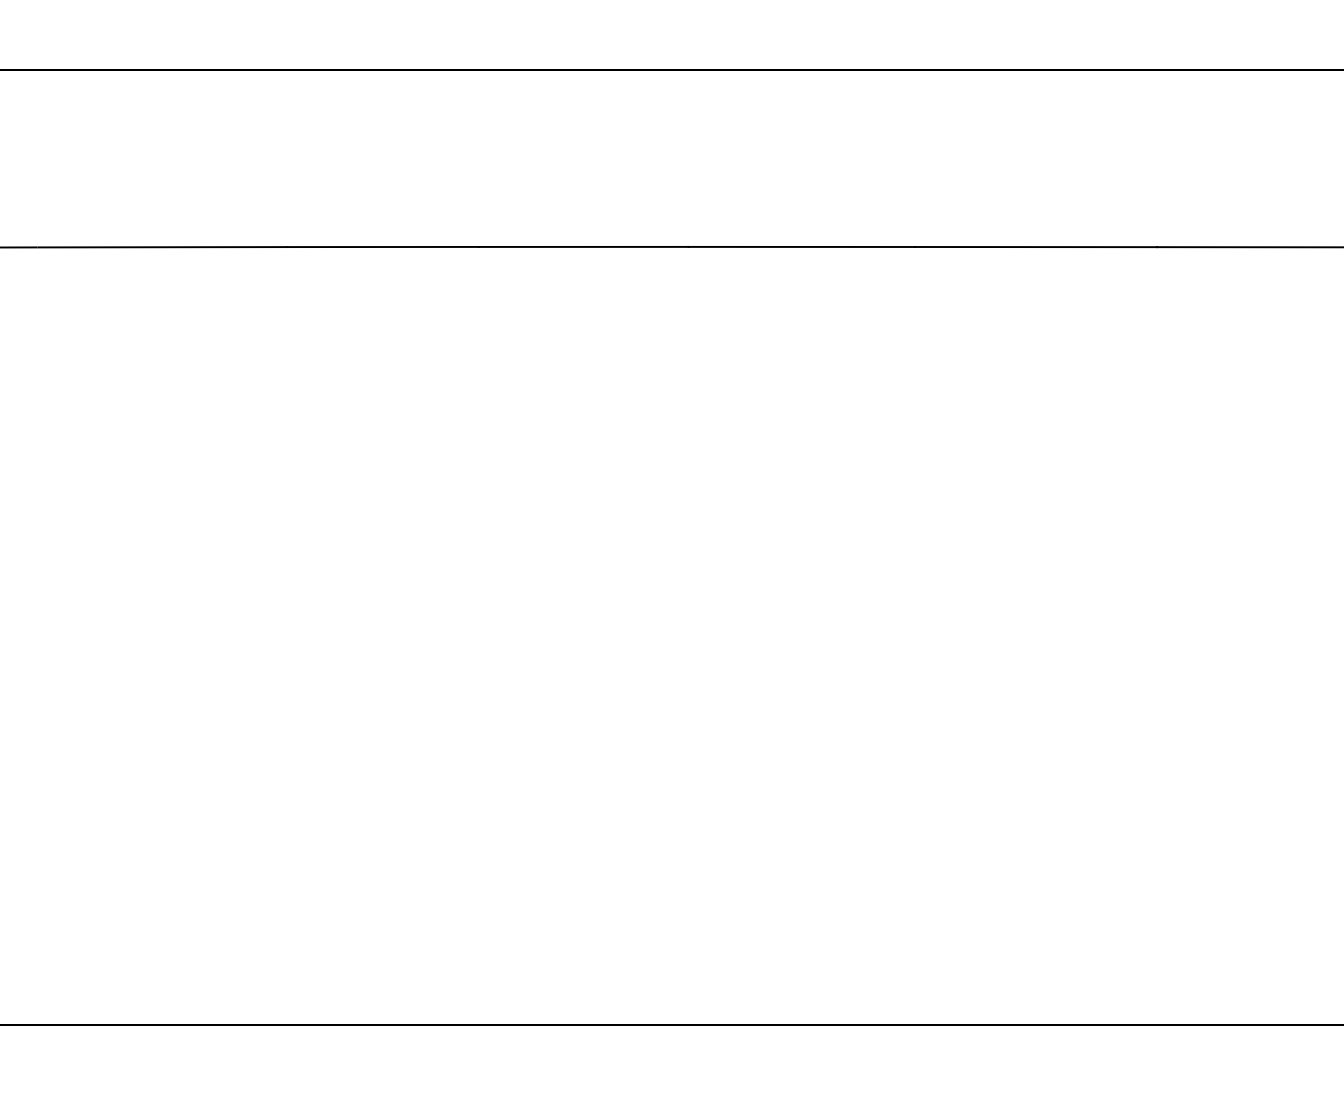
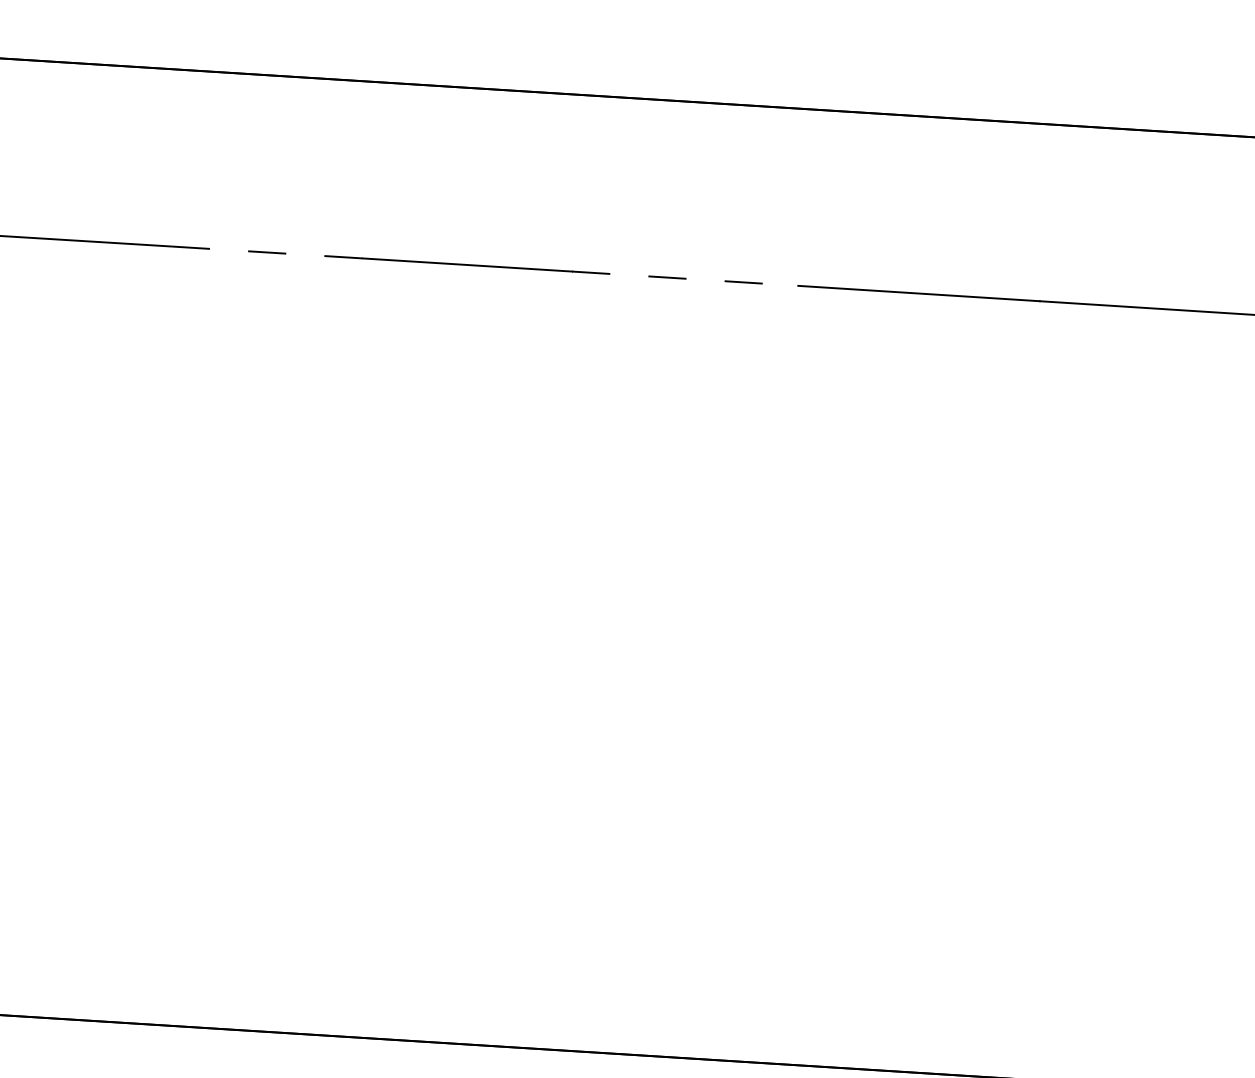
line: (802, 246) -> (685, 278), solid -> dashed
line: (383, 247) -> (267, 252), solid -> dashed

